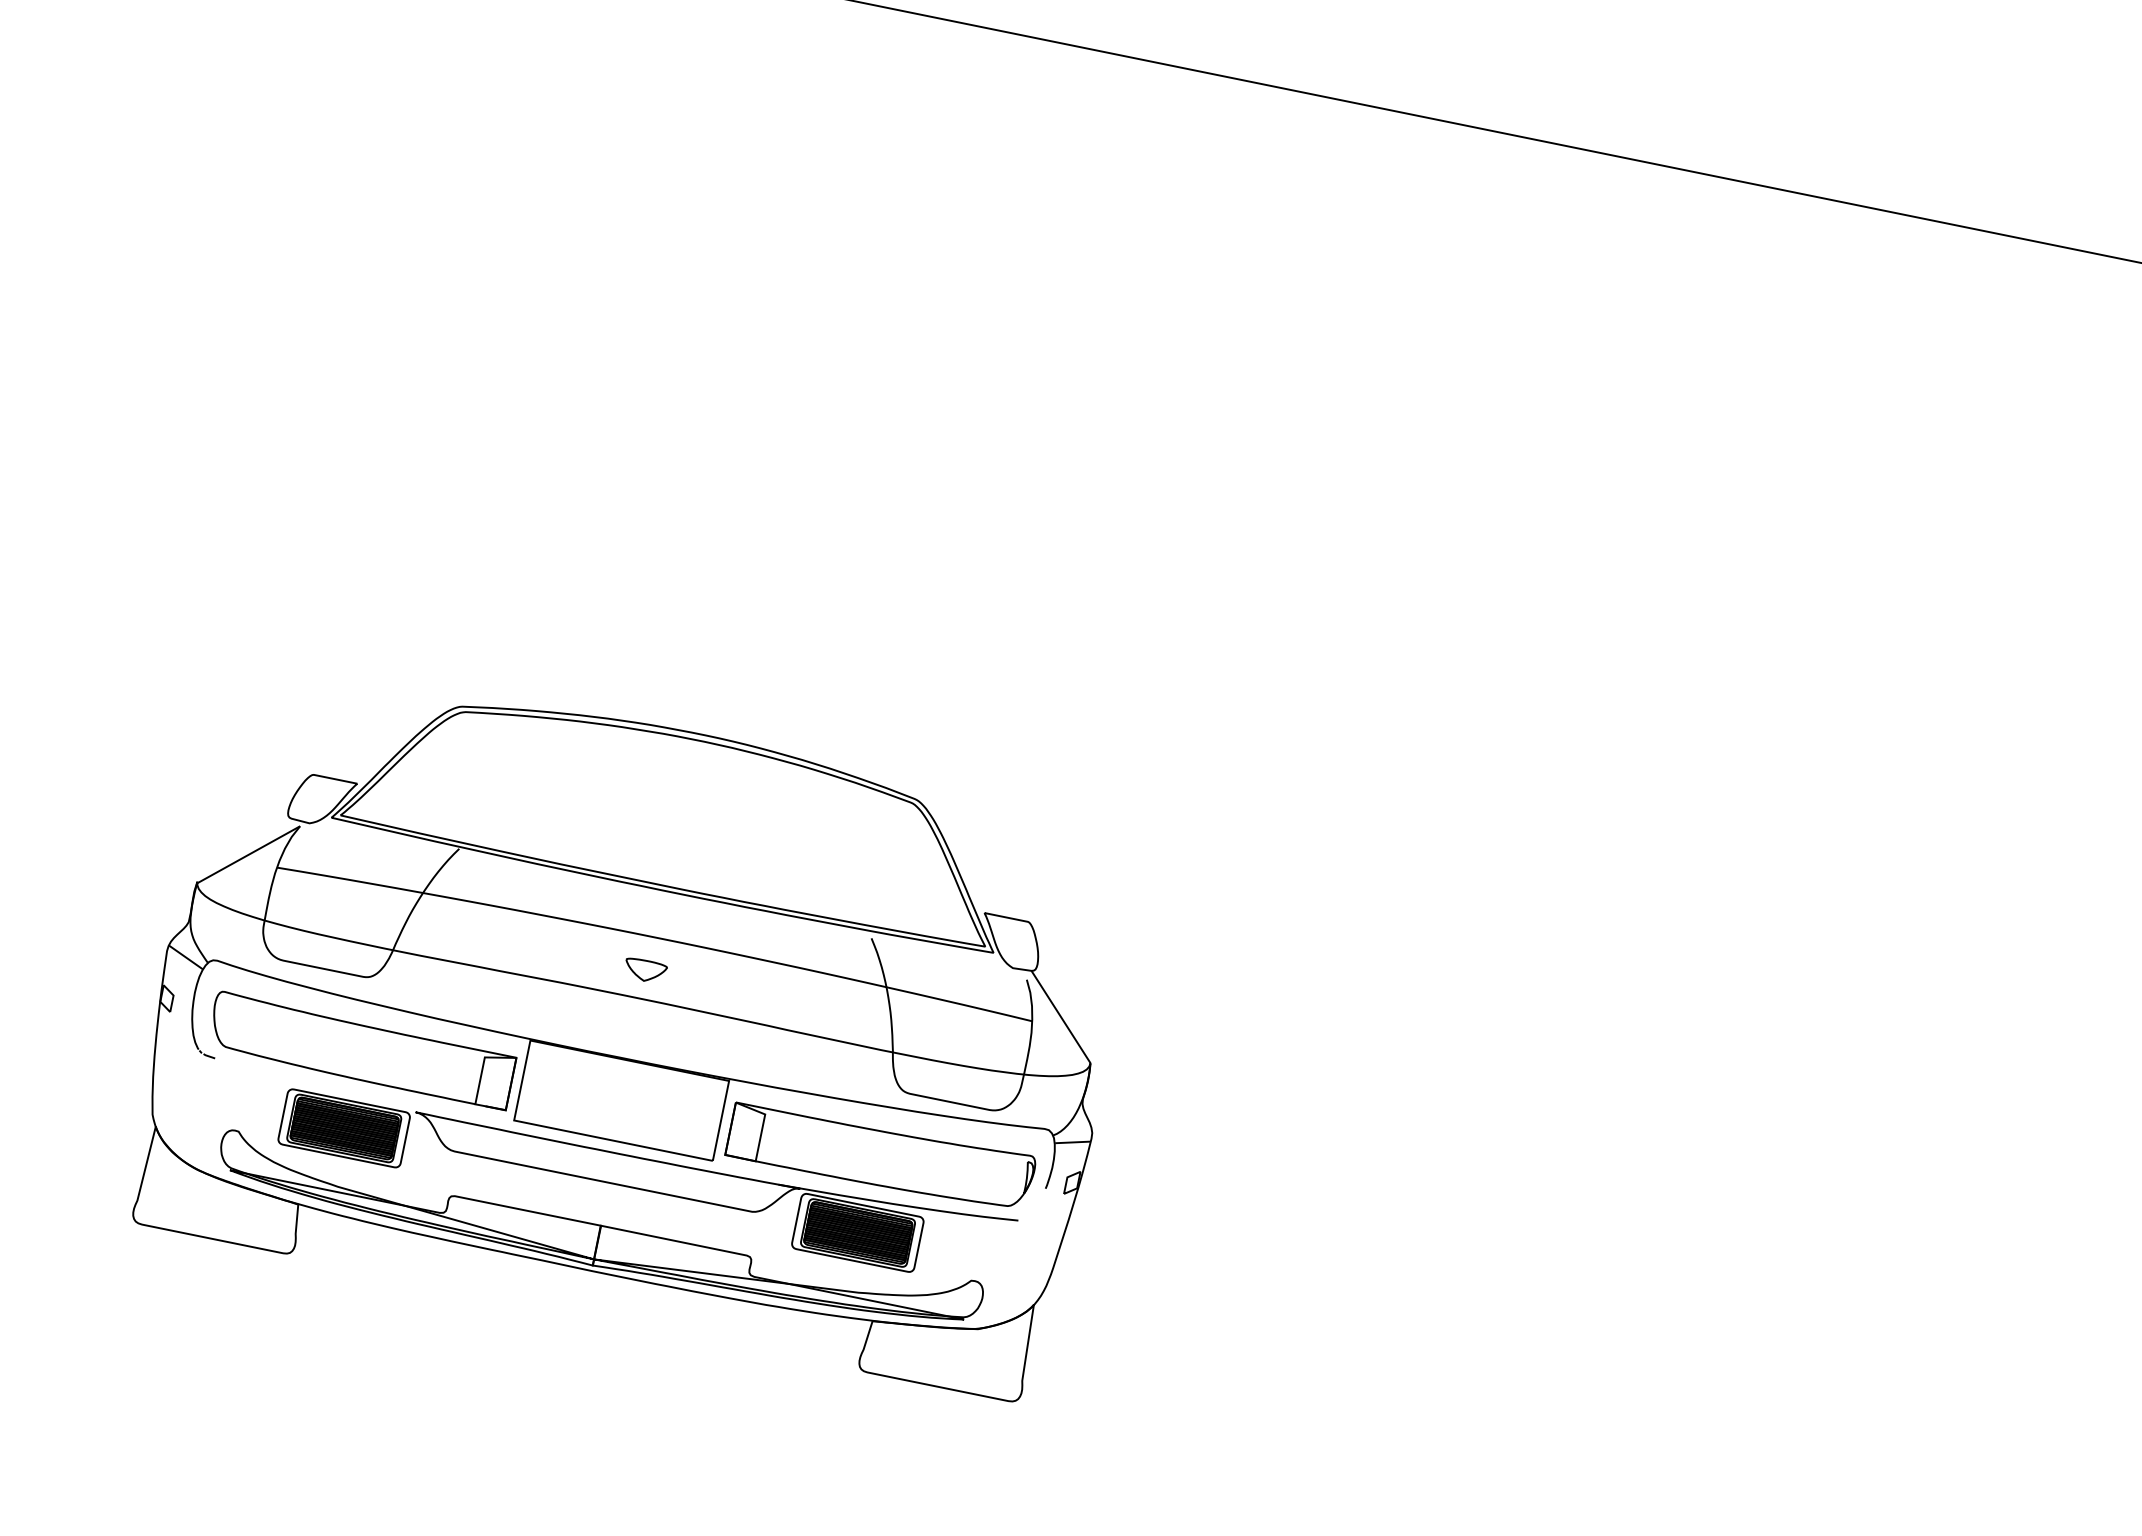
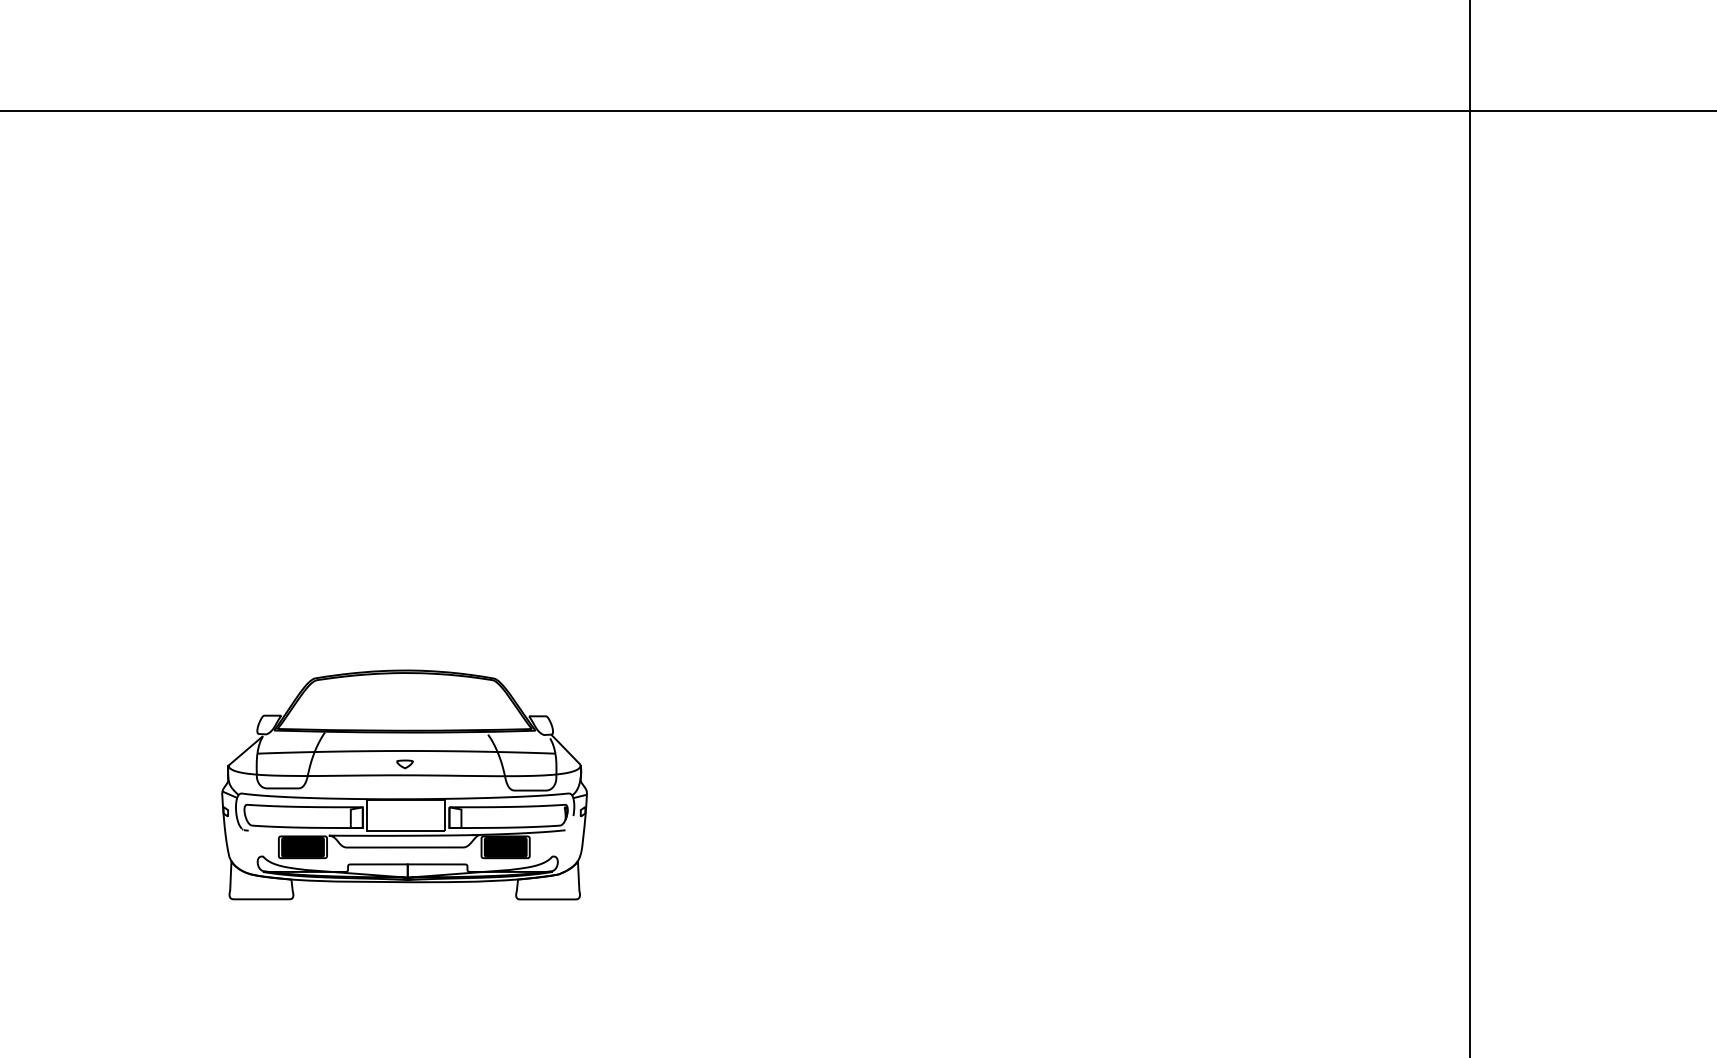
part: (633, 1022) -> (404, 784), size x0.6

